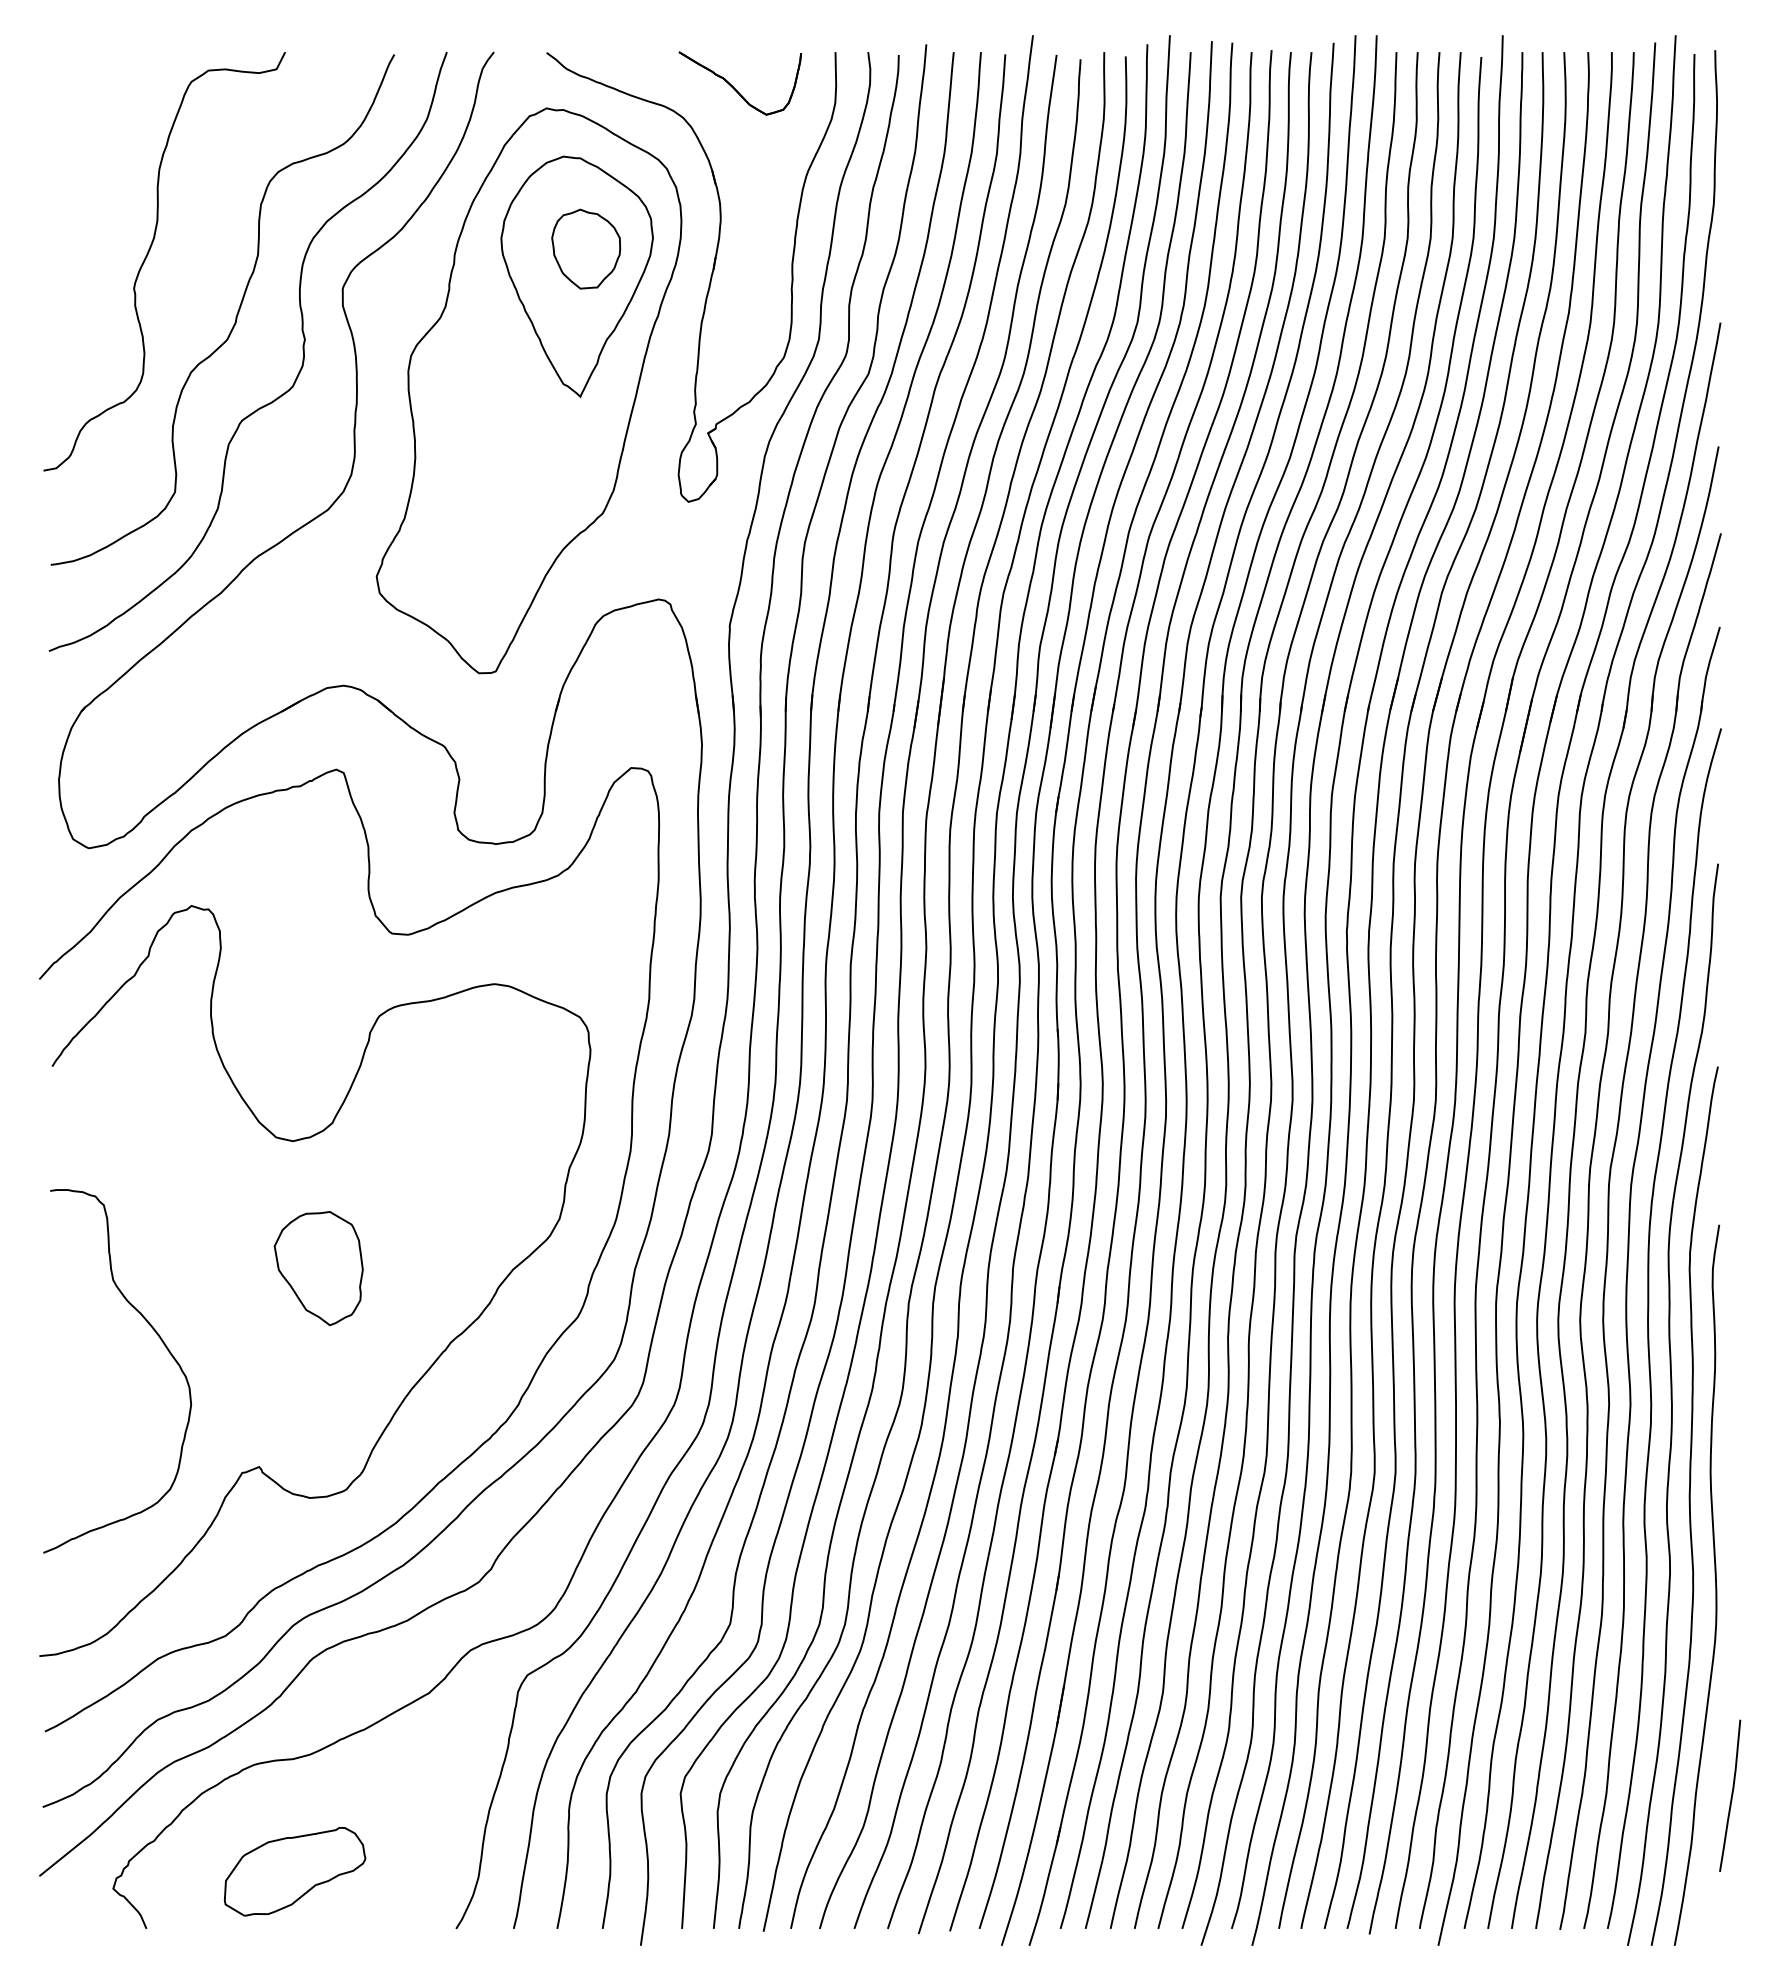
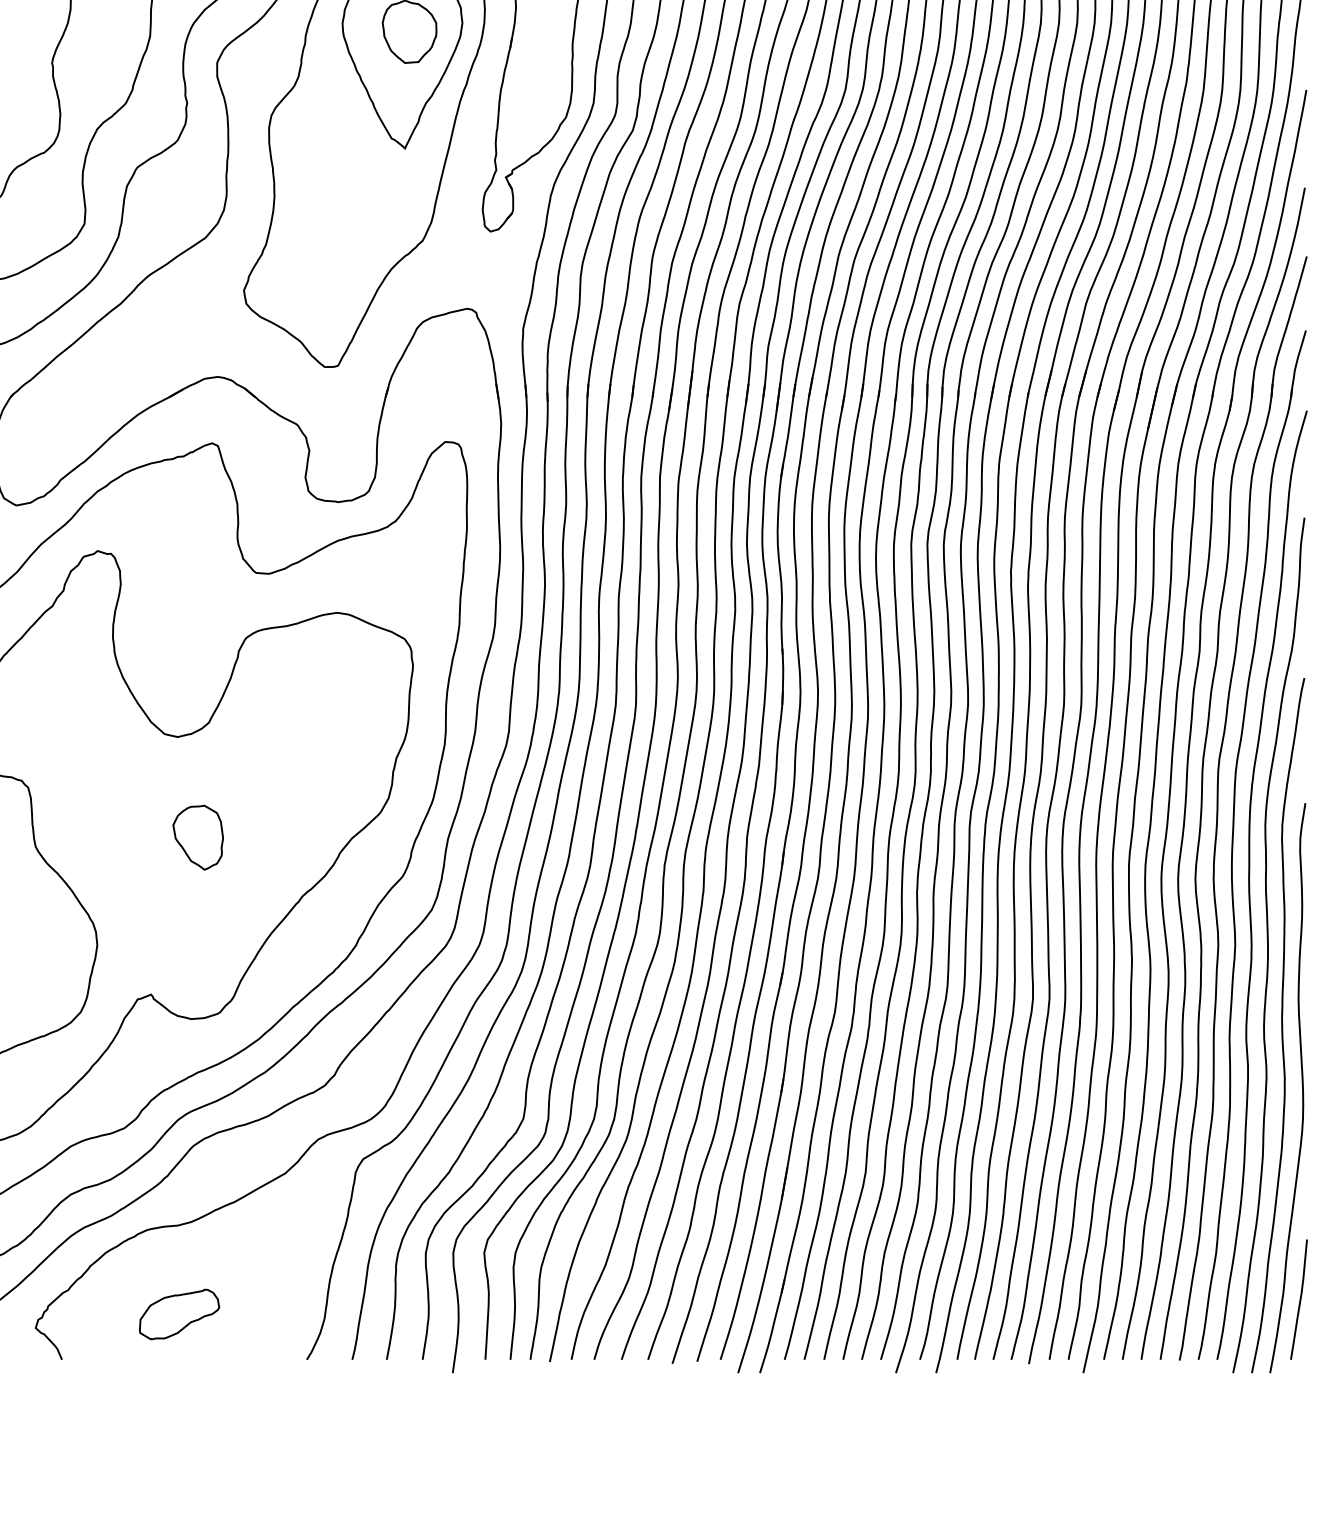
part: (318, 1268) -> (197, 837), size x0.71
curve: (1731, 1795) -> (1300, 1299), moved
part: (295, 1871) -> (179, 1314), size x0.71

